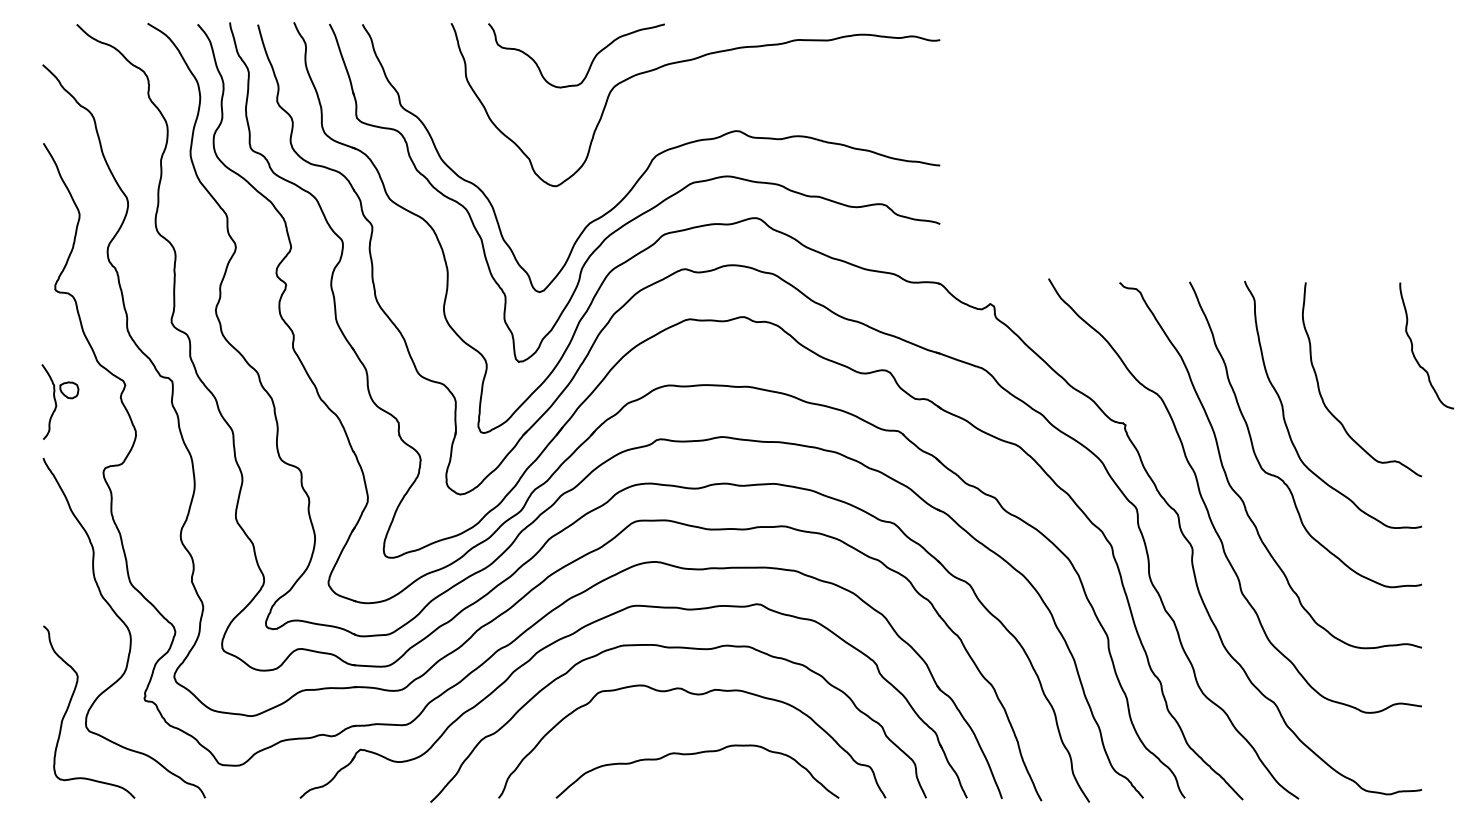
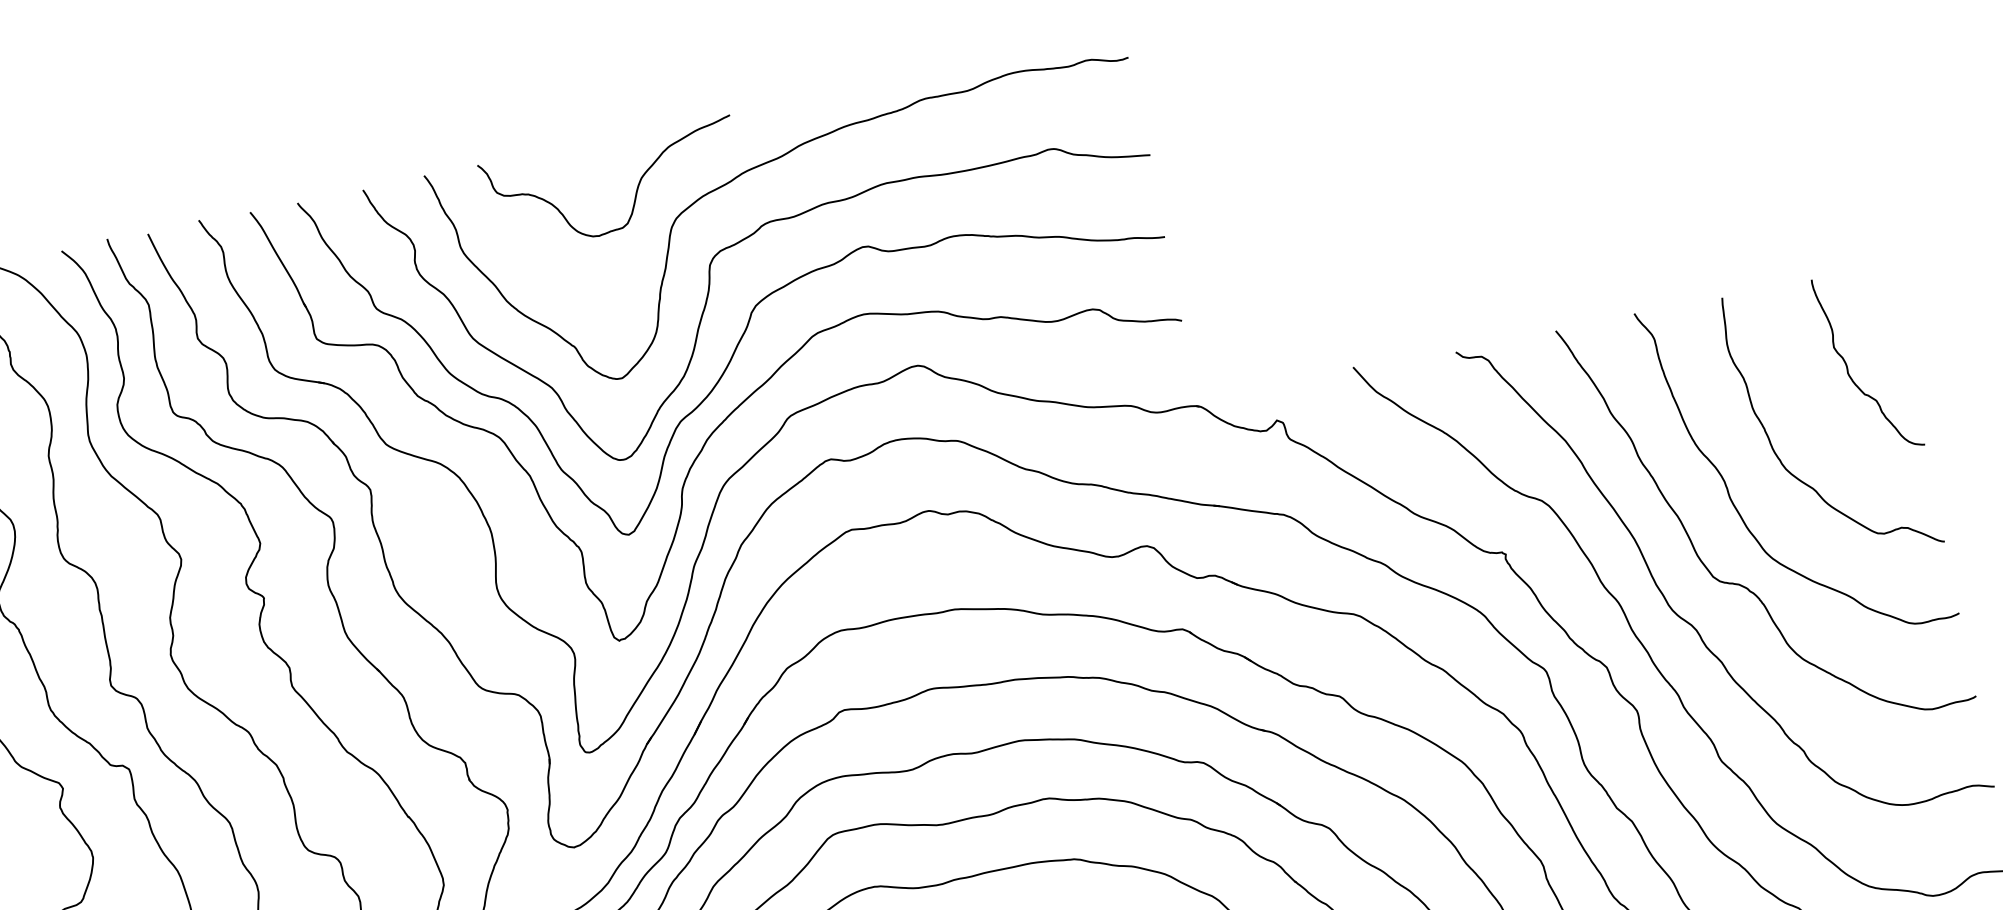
curve: (664, 108) -> (753, 235), added
curve: (1413, 346) -> (1849, 367), moved

